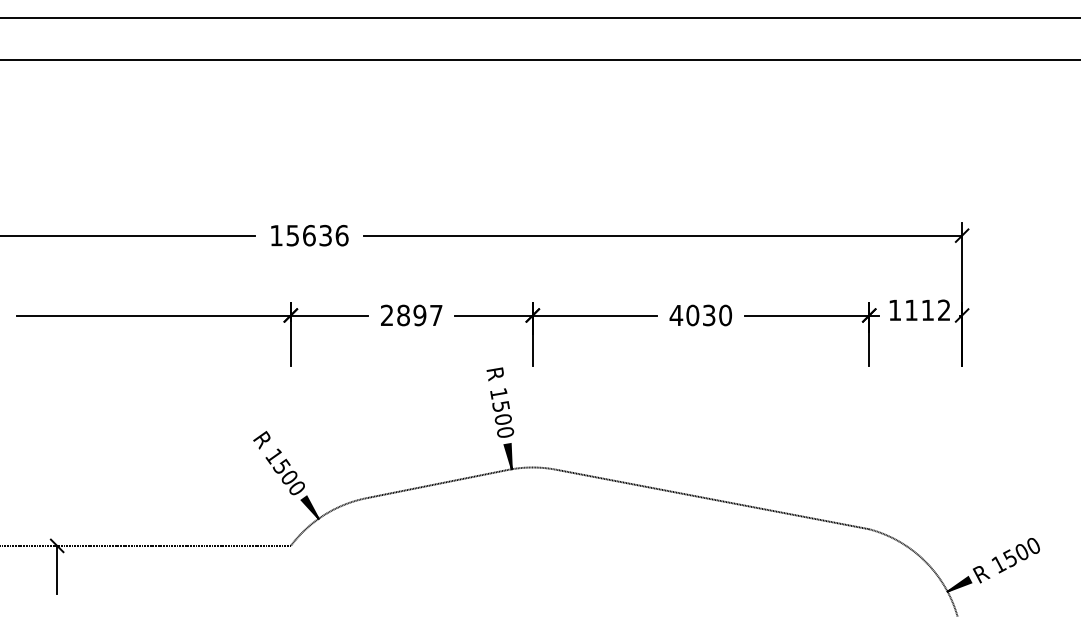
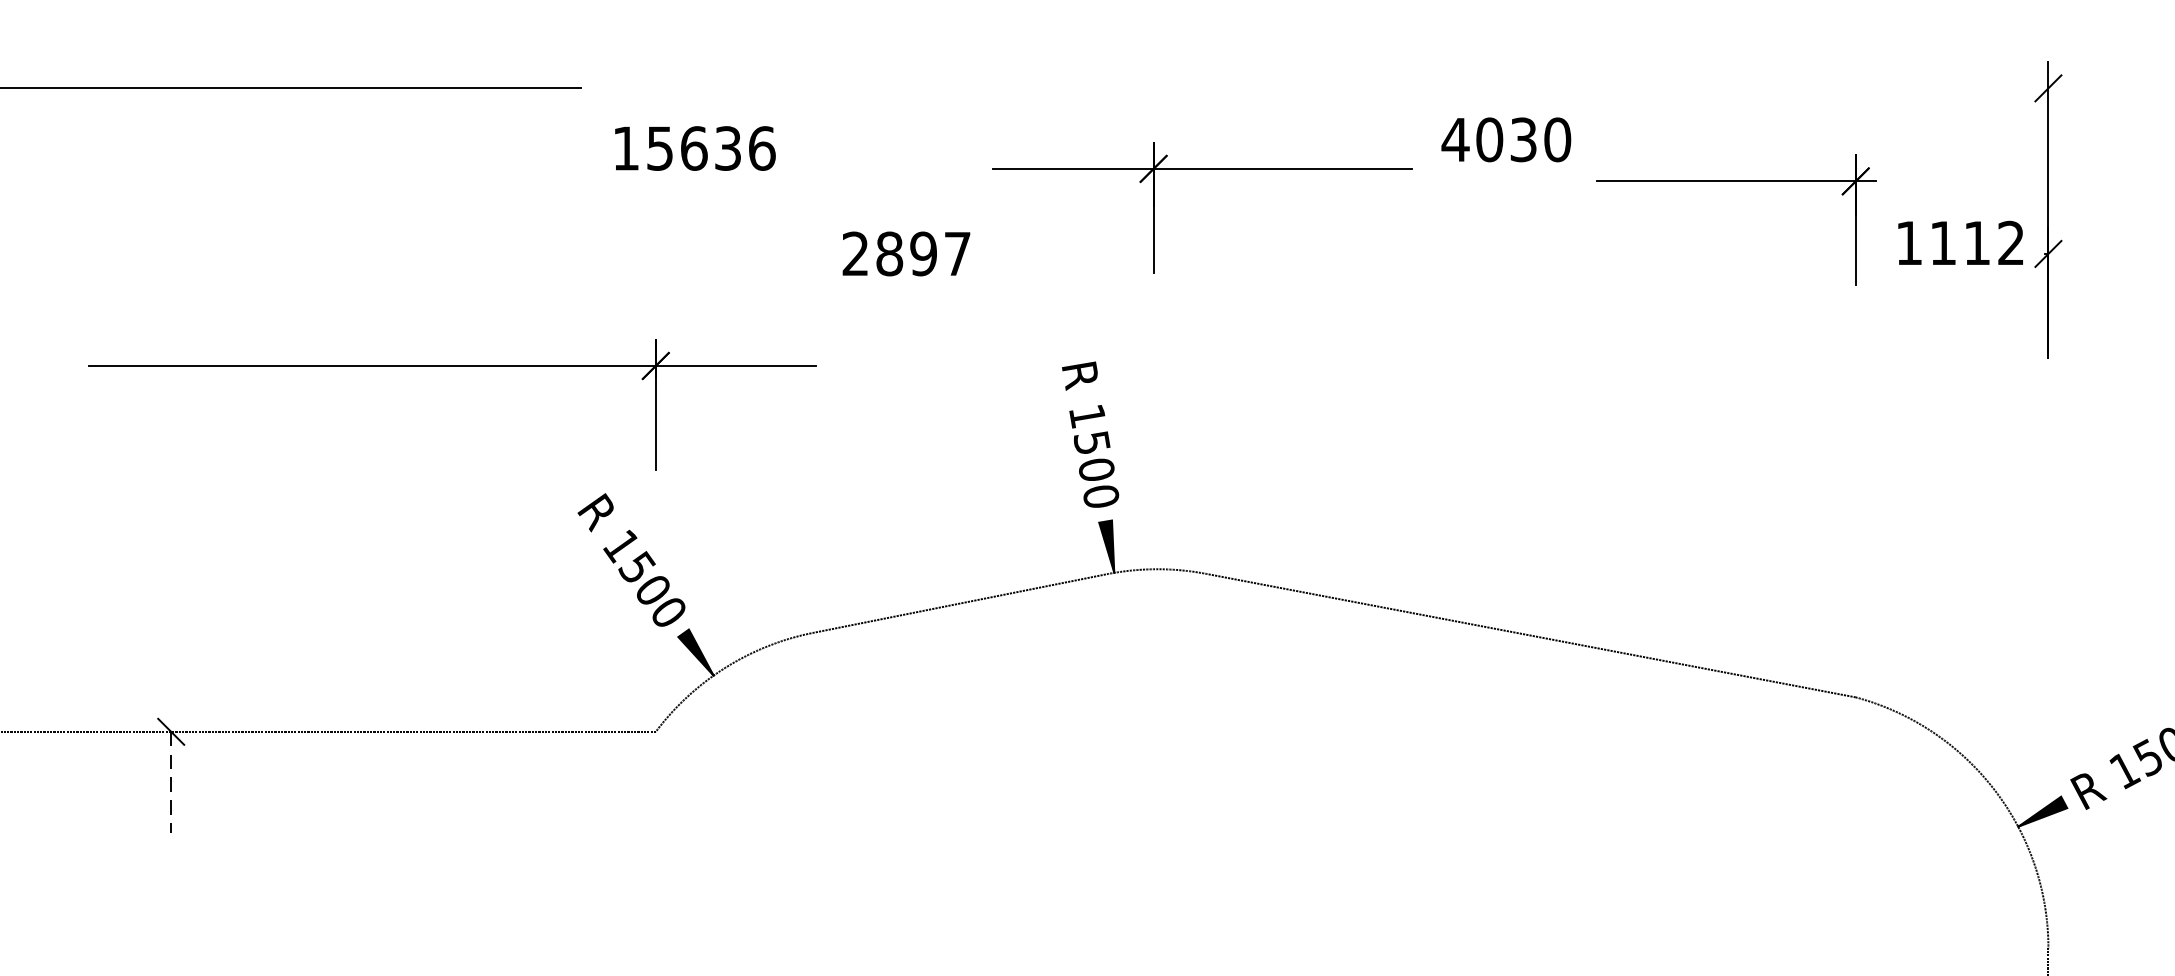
text: (309, 235) -> (694, 148), moved
line: (662, 235) -> (1426, 87), removed
text: (700, 315) -> (1505, 139), moved
part: (192, 316) -> (451, 368), moved
part: (555, 316) -> (1200, 170), moved
part: (811, 316) -> (1735, 183), moved
line: (57, 570) -> (171, 782), solid -> dashed

